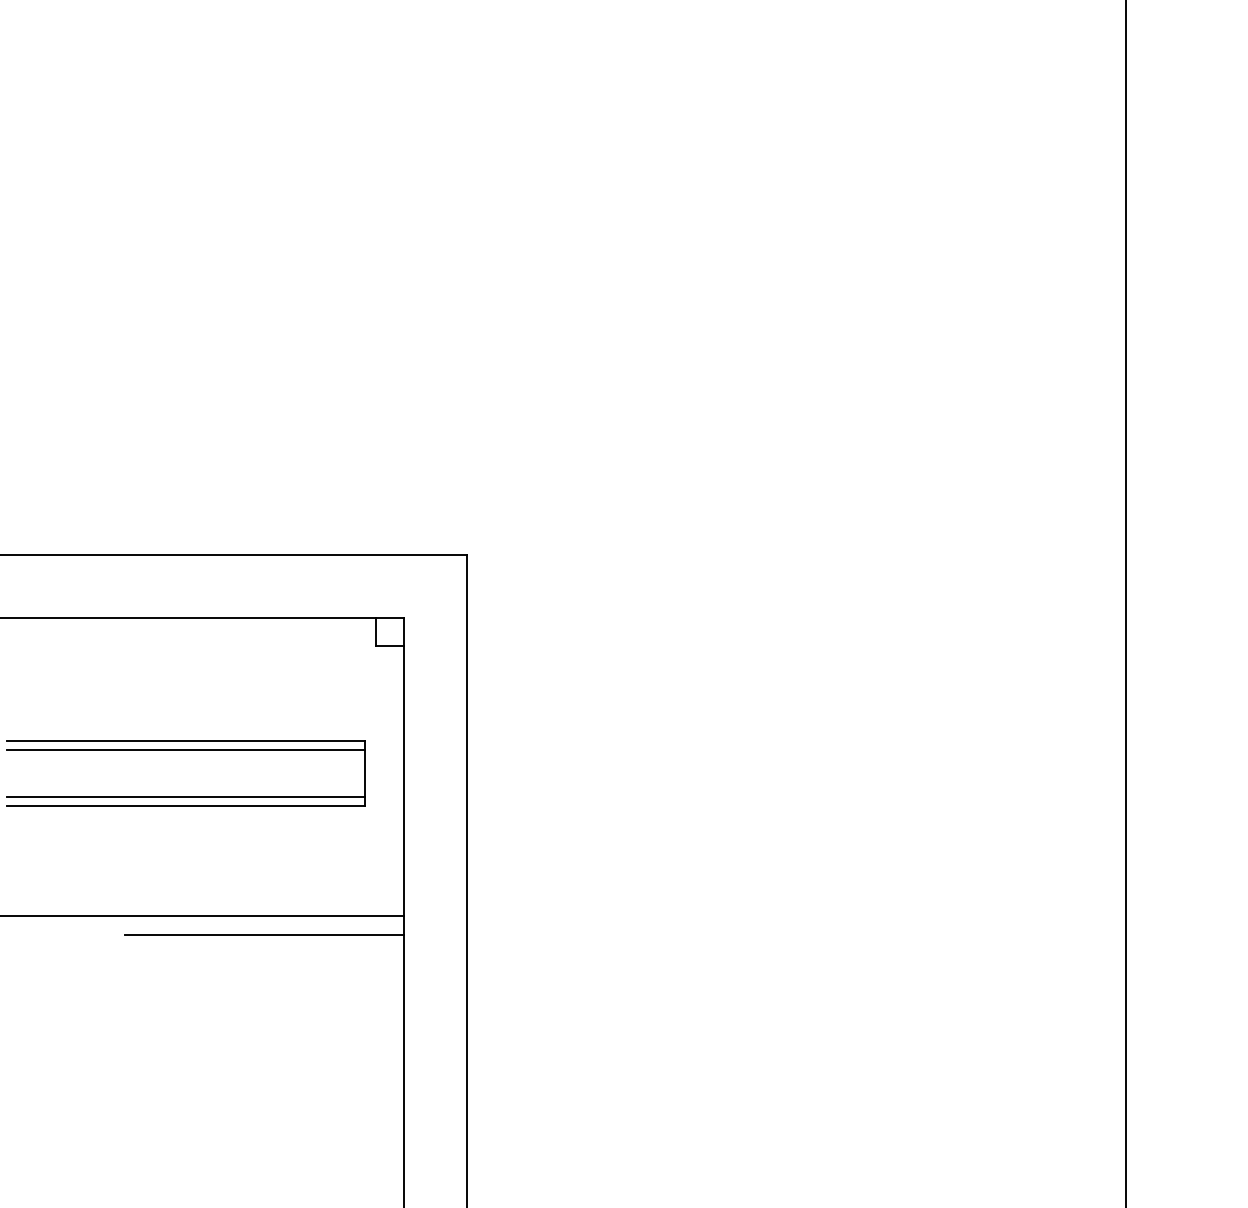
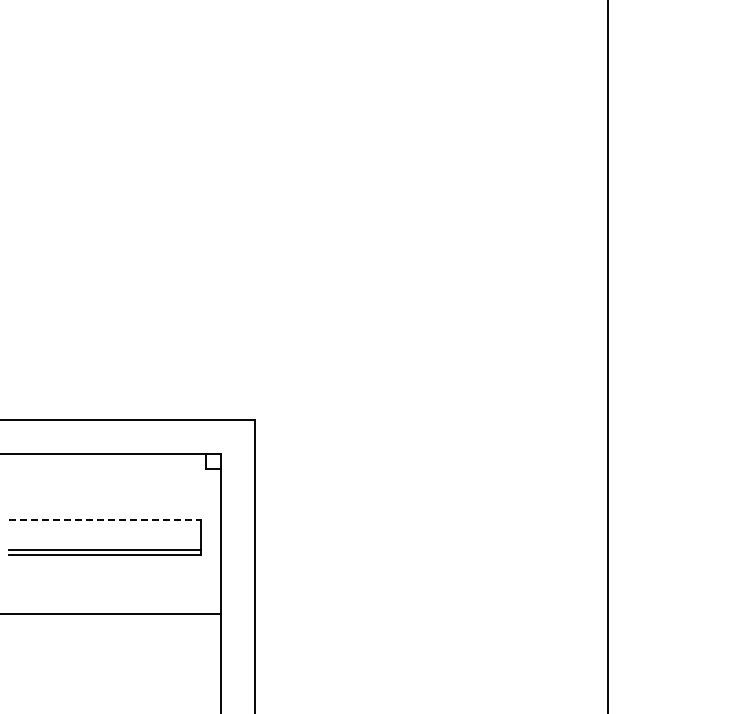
line: (185, 740) -> (104, 519), solid -> dashed
line: (185, 749) -> (104, 524), removed
line: (264, 934) -> (146, 623), removed

